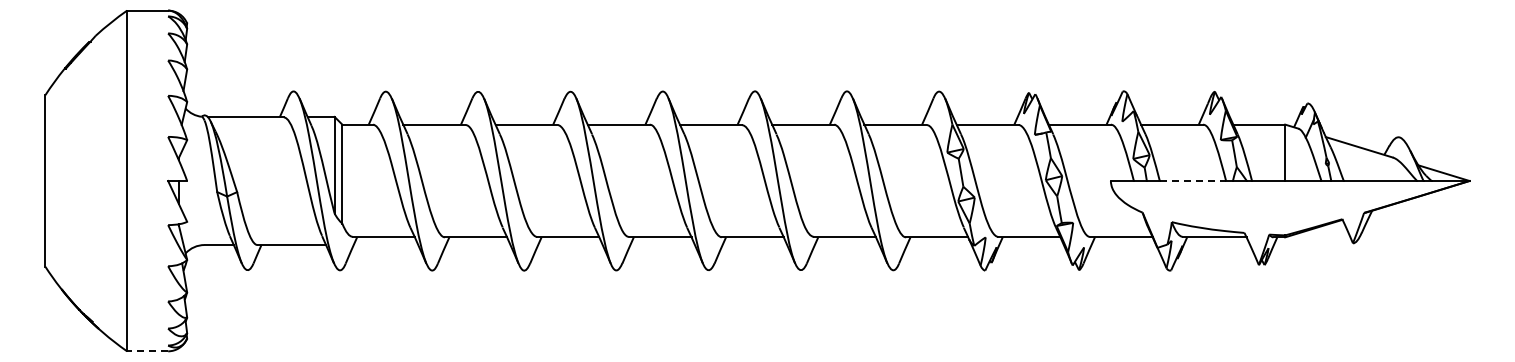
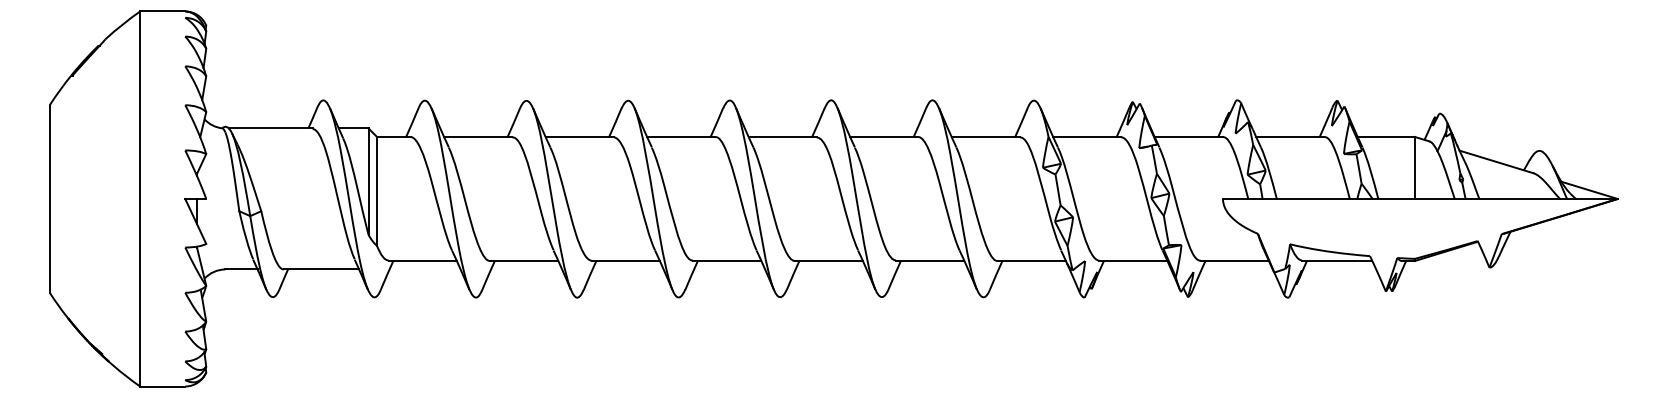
line: (1193, 180) -> (1313, 198), dashed -> solid
line: (147, 351) -> (162, 386), dashed -> solid

